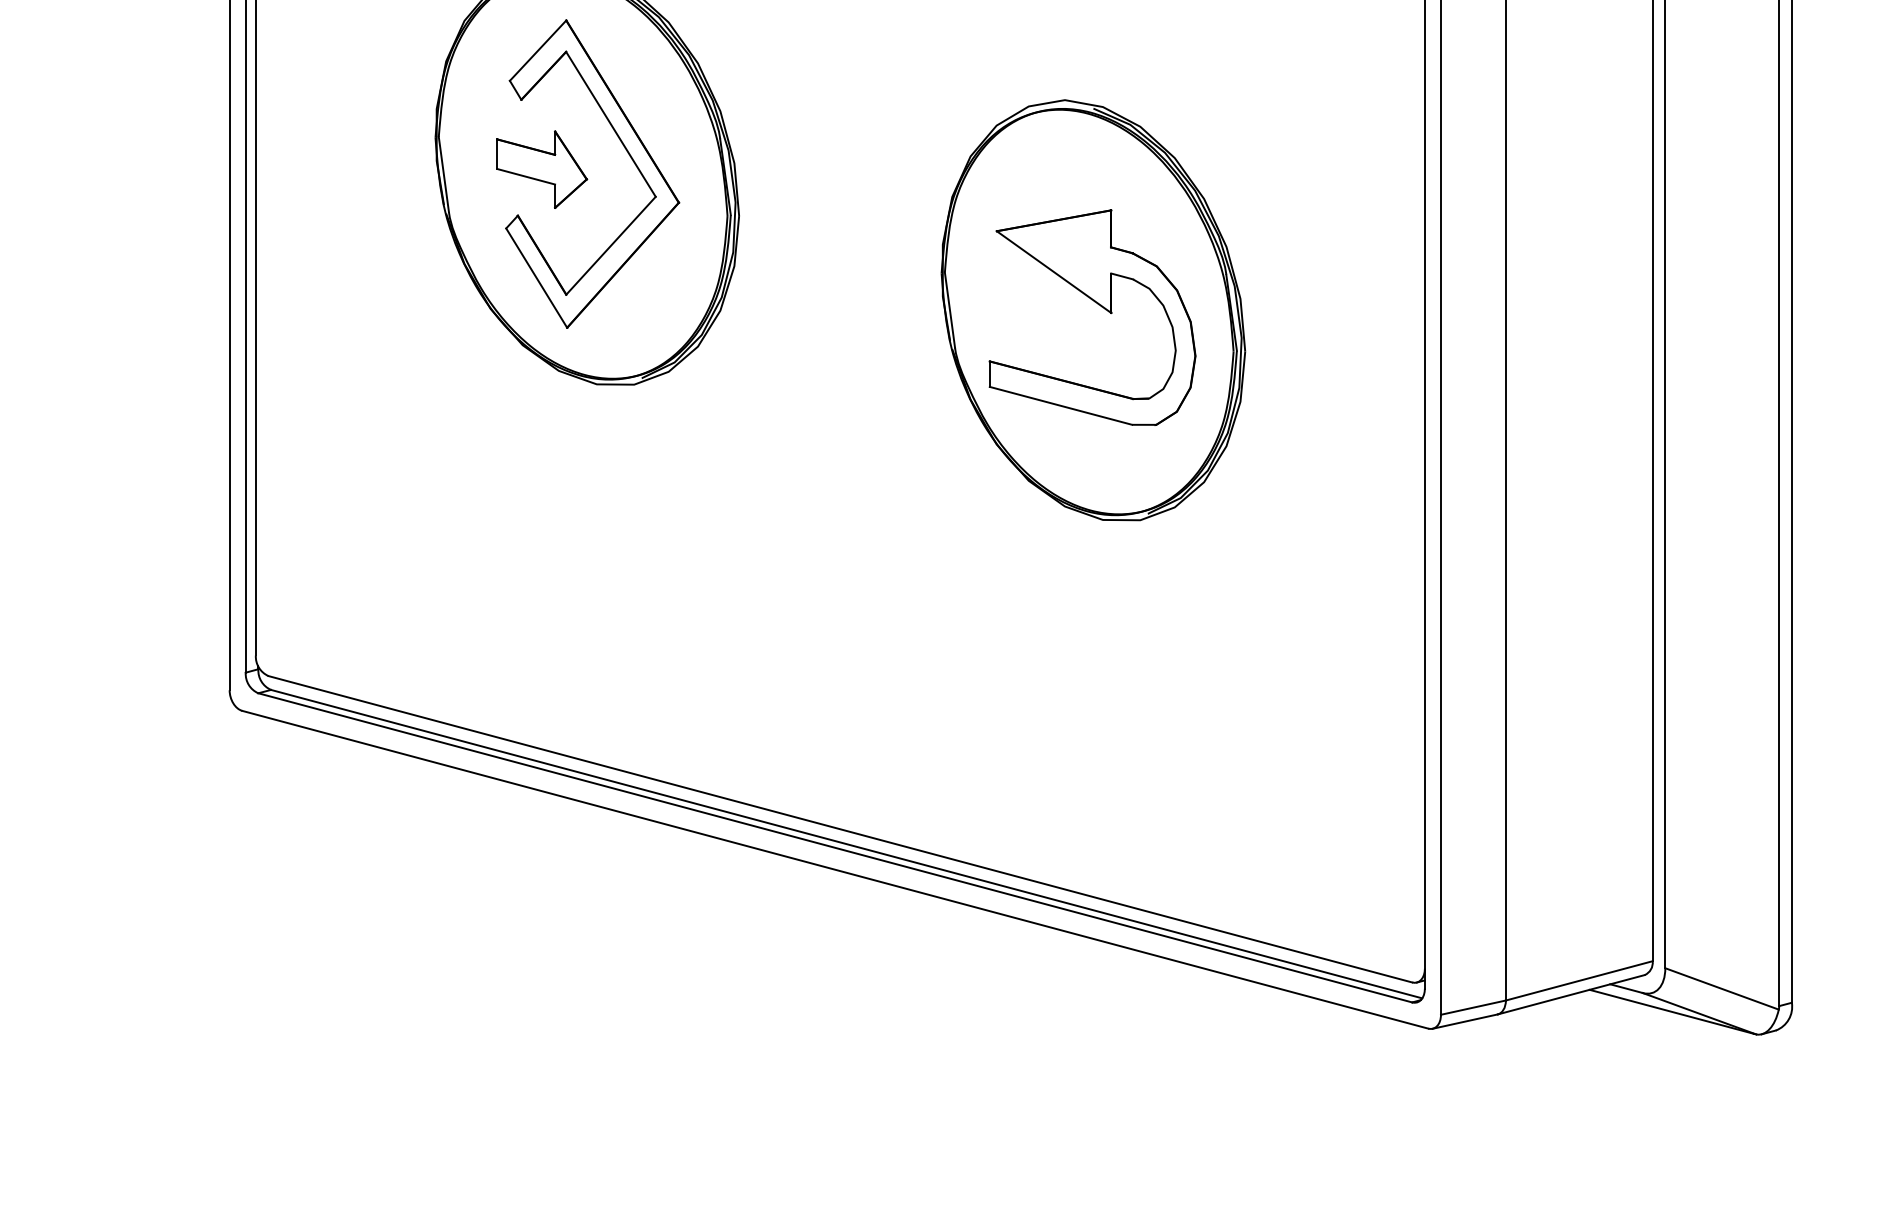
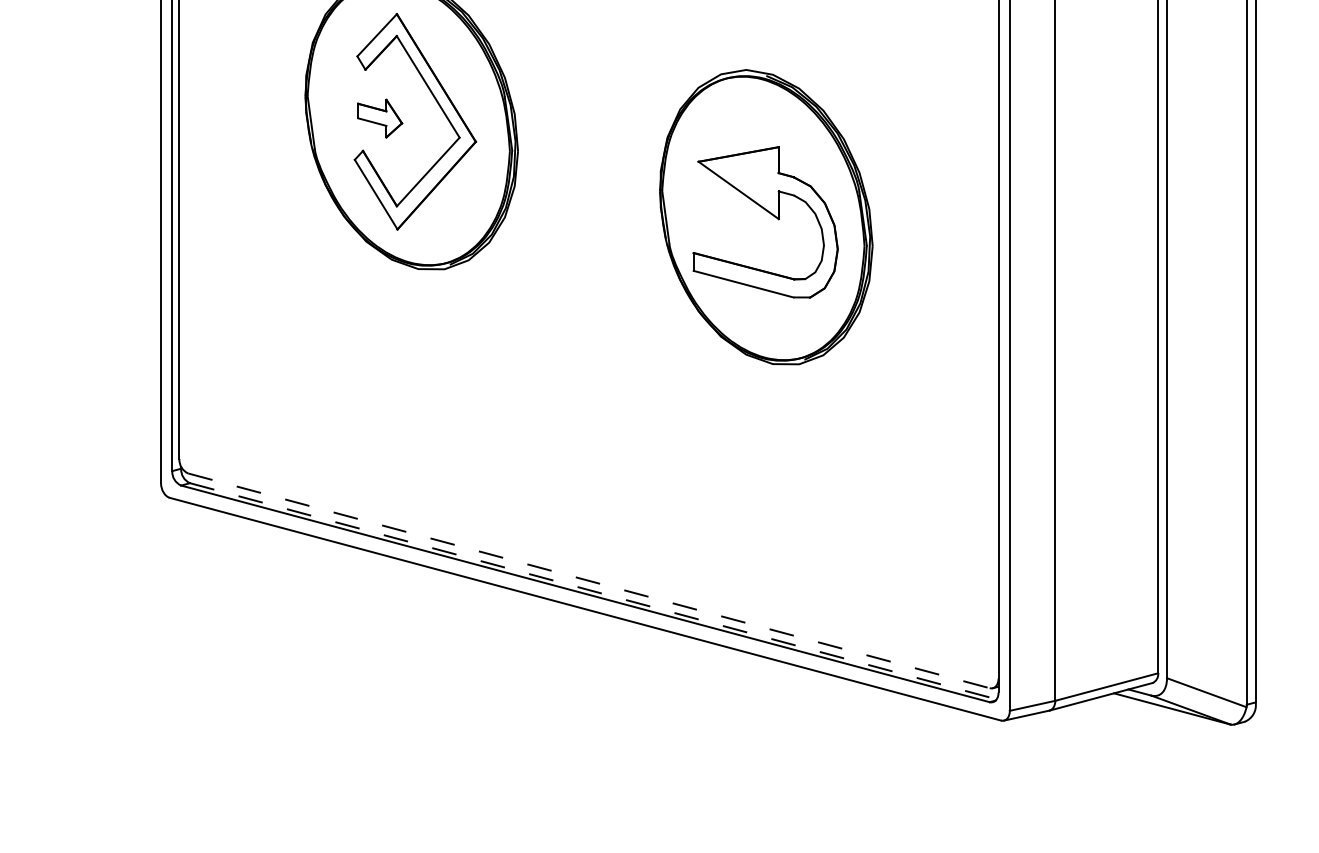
part: (542, 169) -> (380, 118), size x0.7
line: (840, 829) -> (589, 581), solid -> dashed
line: (846, 844) -> (593, 591), solid -> dashed

